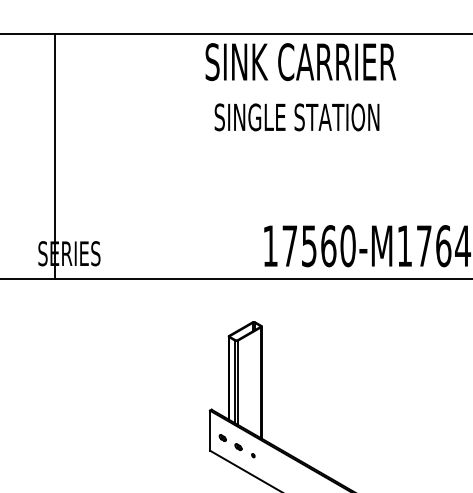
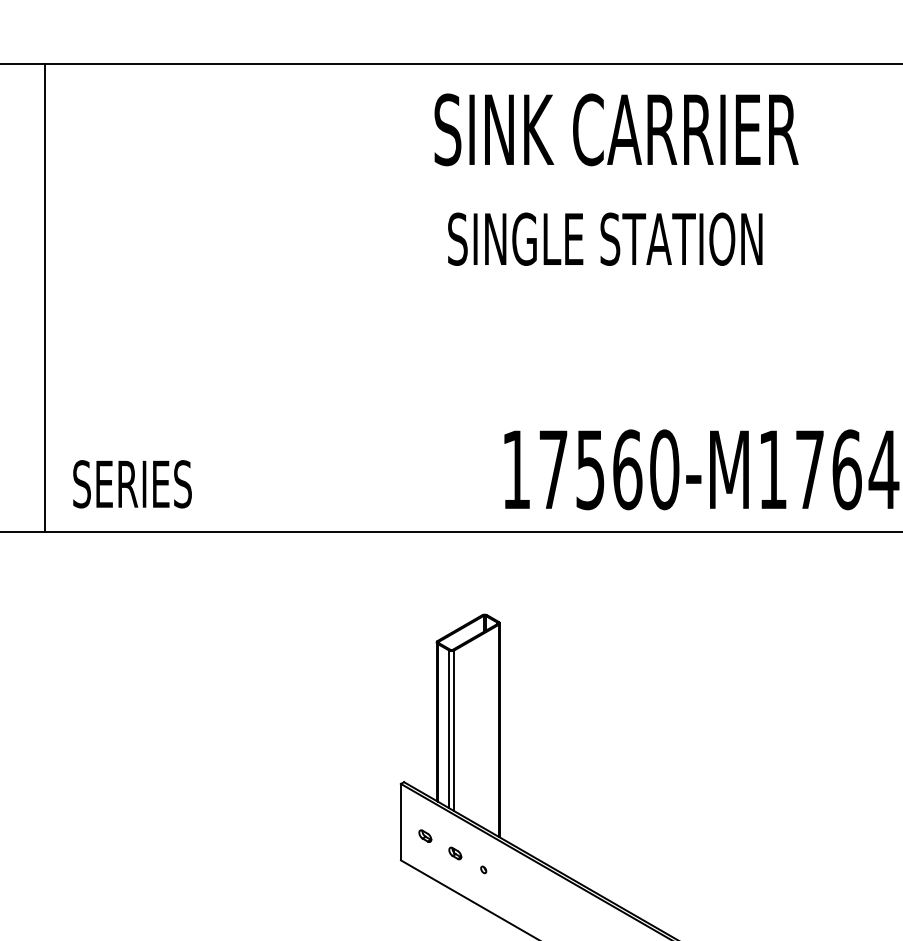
text: (300, 62) -> (615, 130), moved
text: (296, 117) -> (604, 239), moved
line: (54, 155) -> (44, 296), moved

